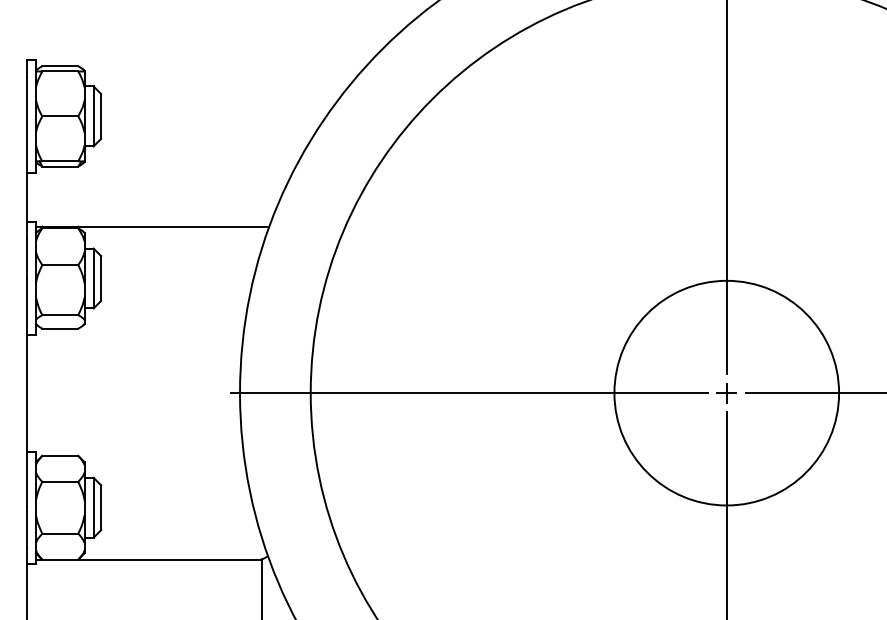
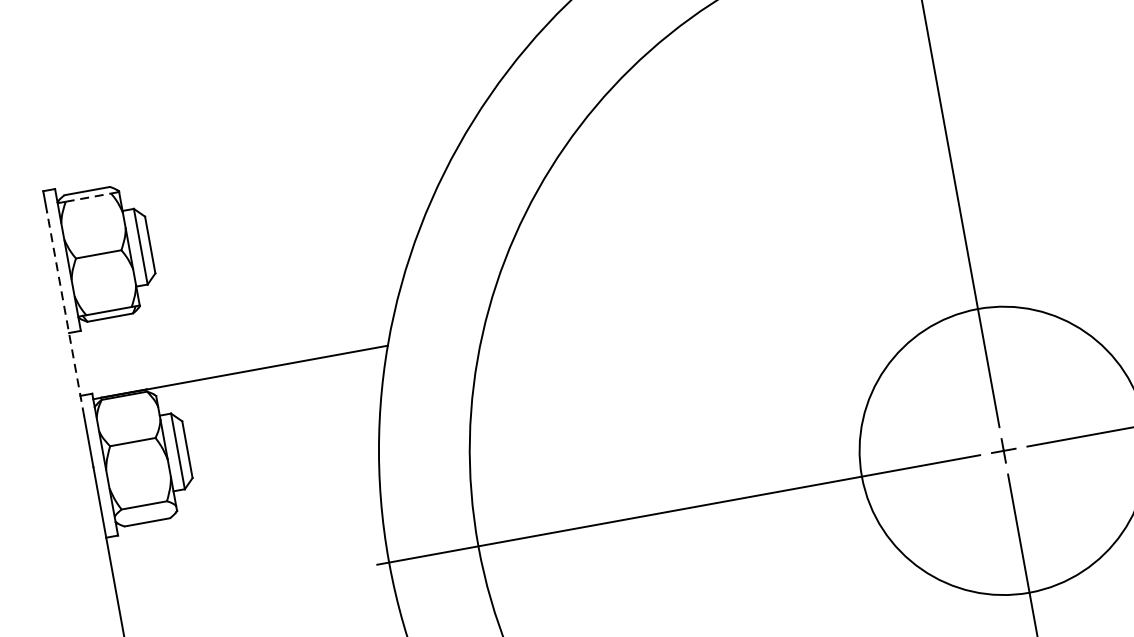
line: (60, 71) -> (88, 197), solid -> dashed
line: (26, 157) -> (65, 314), solid -> dashed

